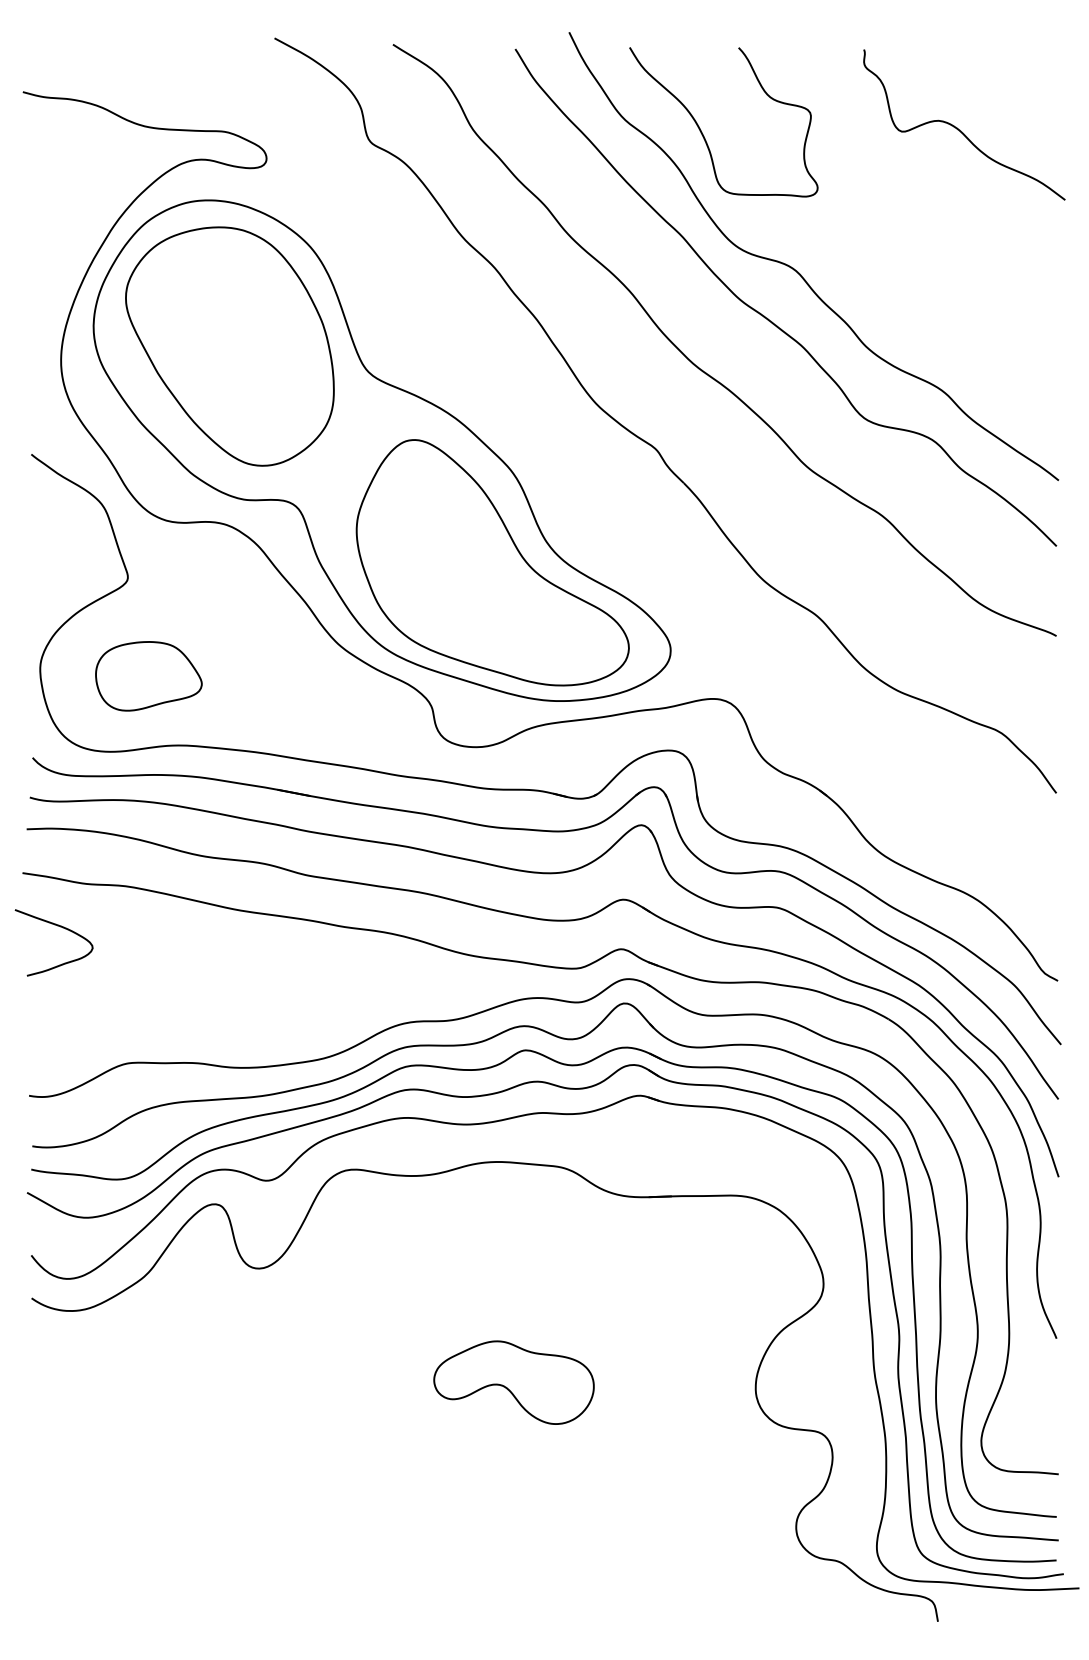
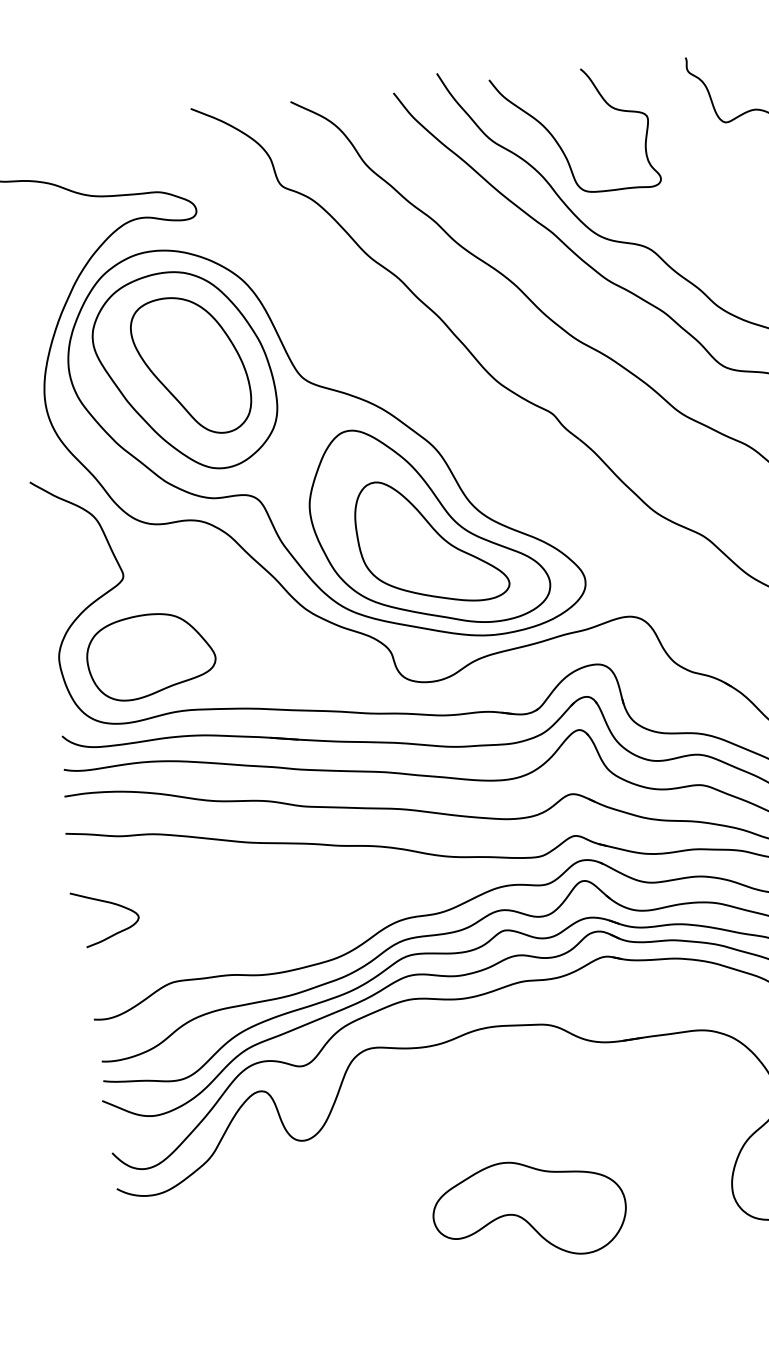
part: (238, 340) -> (191, 365), added
part: (494, 581) -> (430, 541), added
part: (148, 676) -> (150, 656), size x1.43
curve: (57, 926) -> (107, 902), moved
part: (513, 1382) -> (529, 1209), size x1.43

